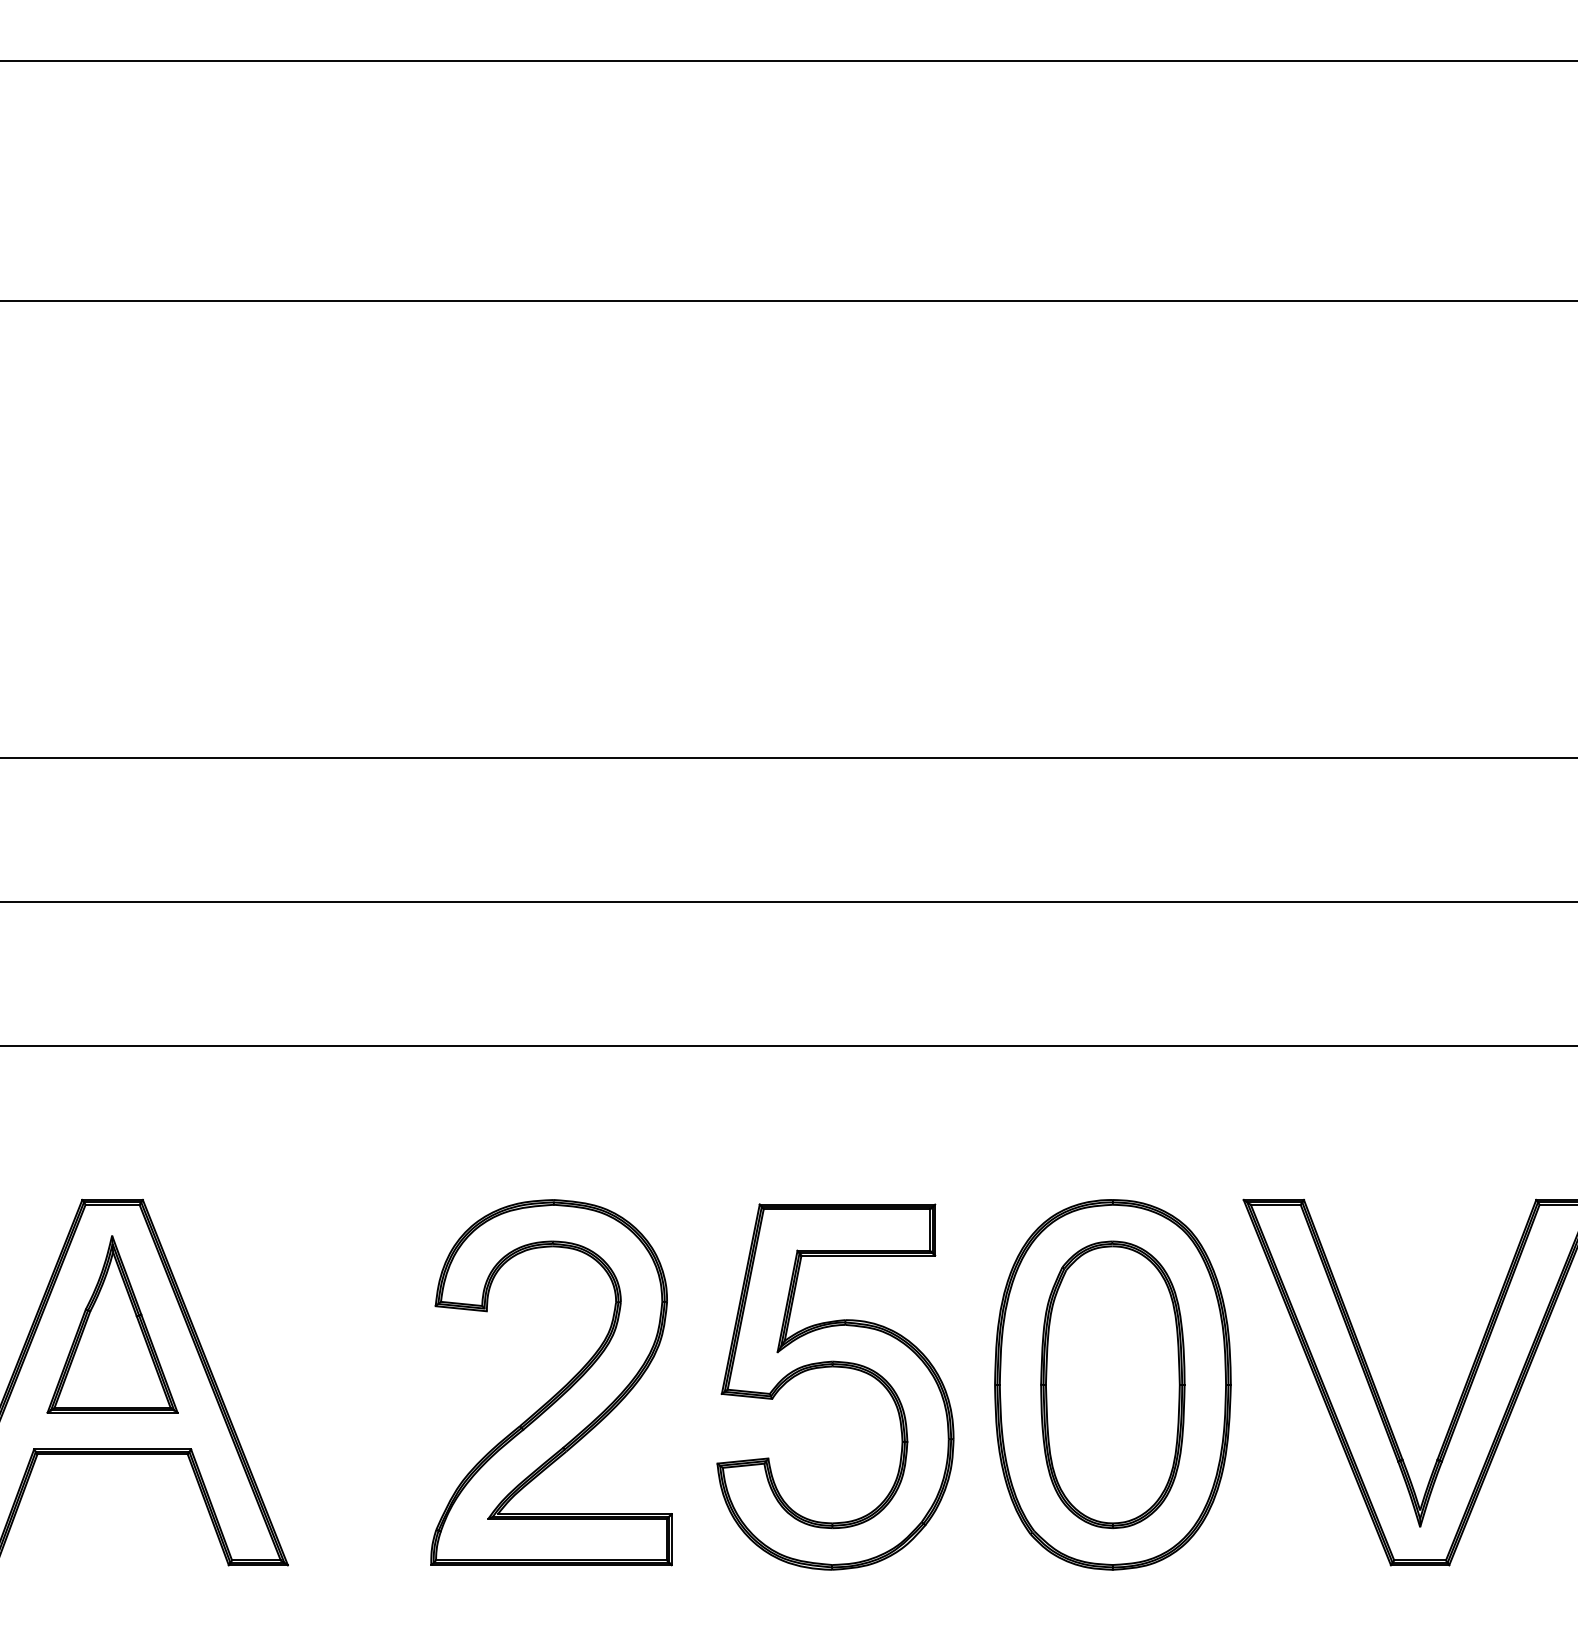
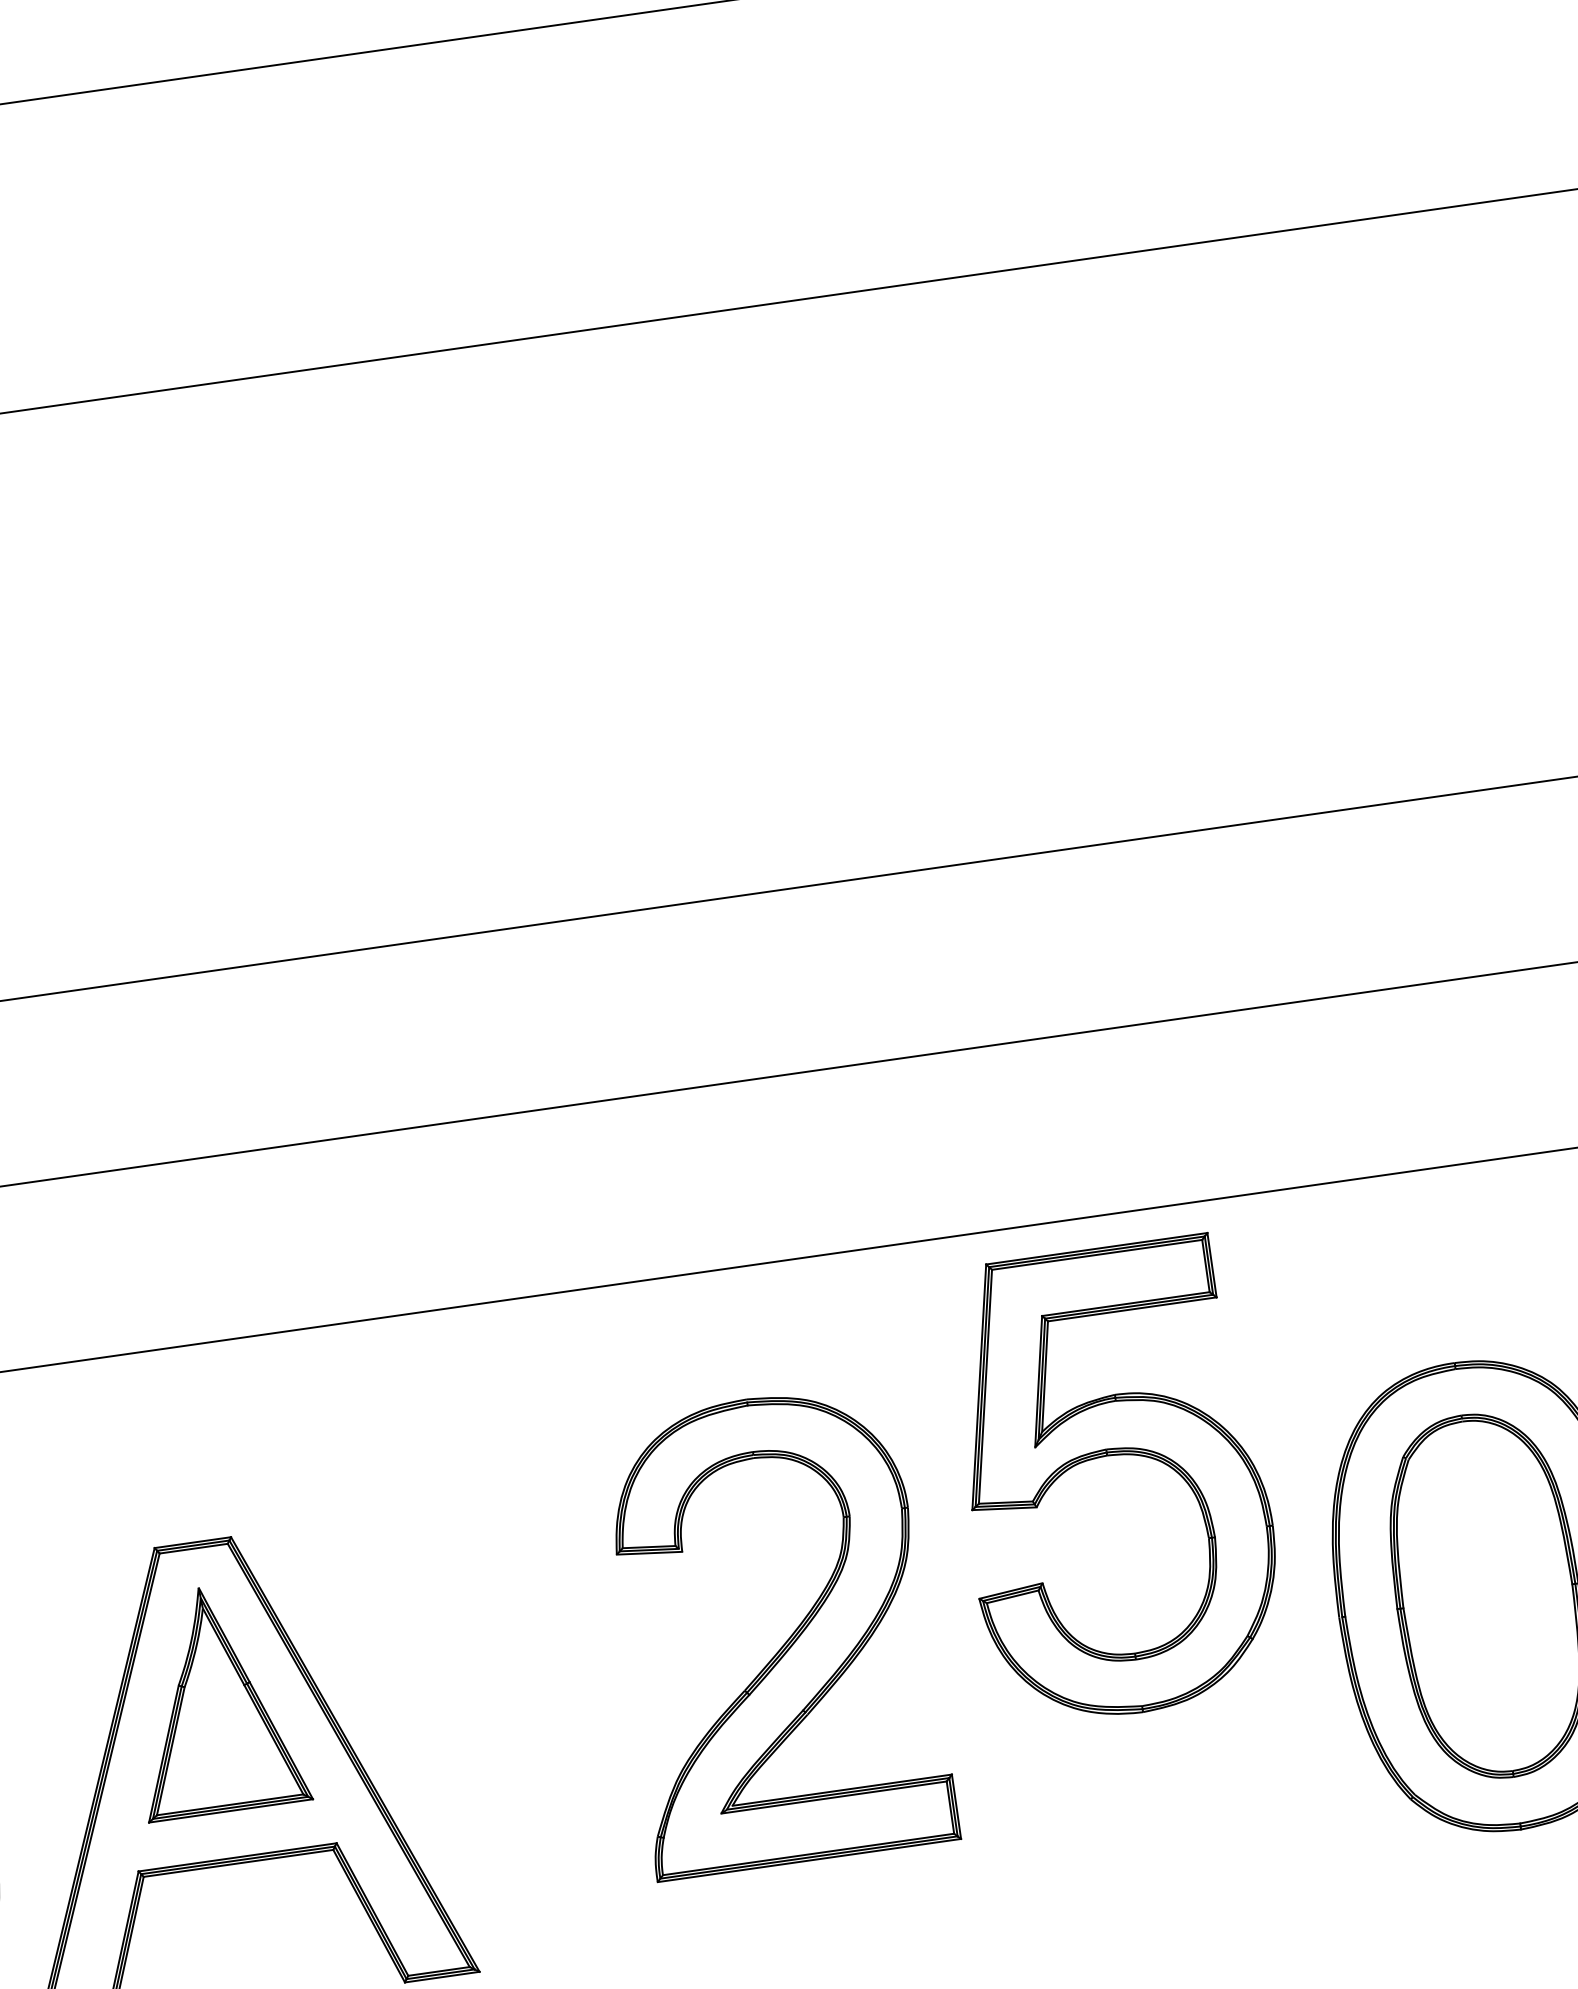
part: (835, 1367) -> (1110, 1456), moved
part: (559, 1390) -> (788, 1638), moved

